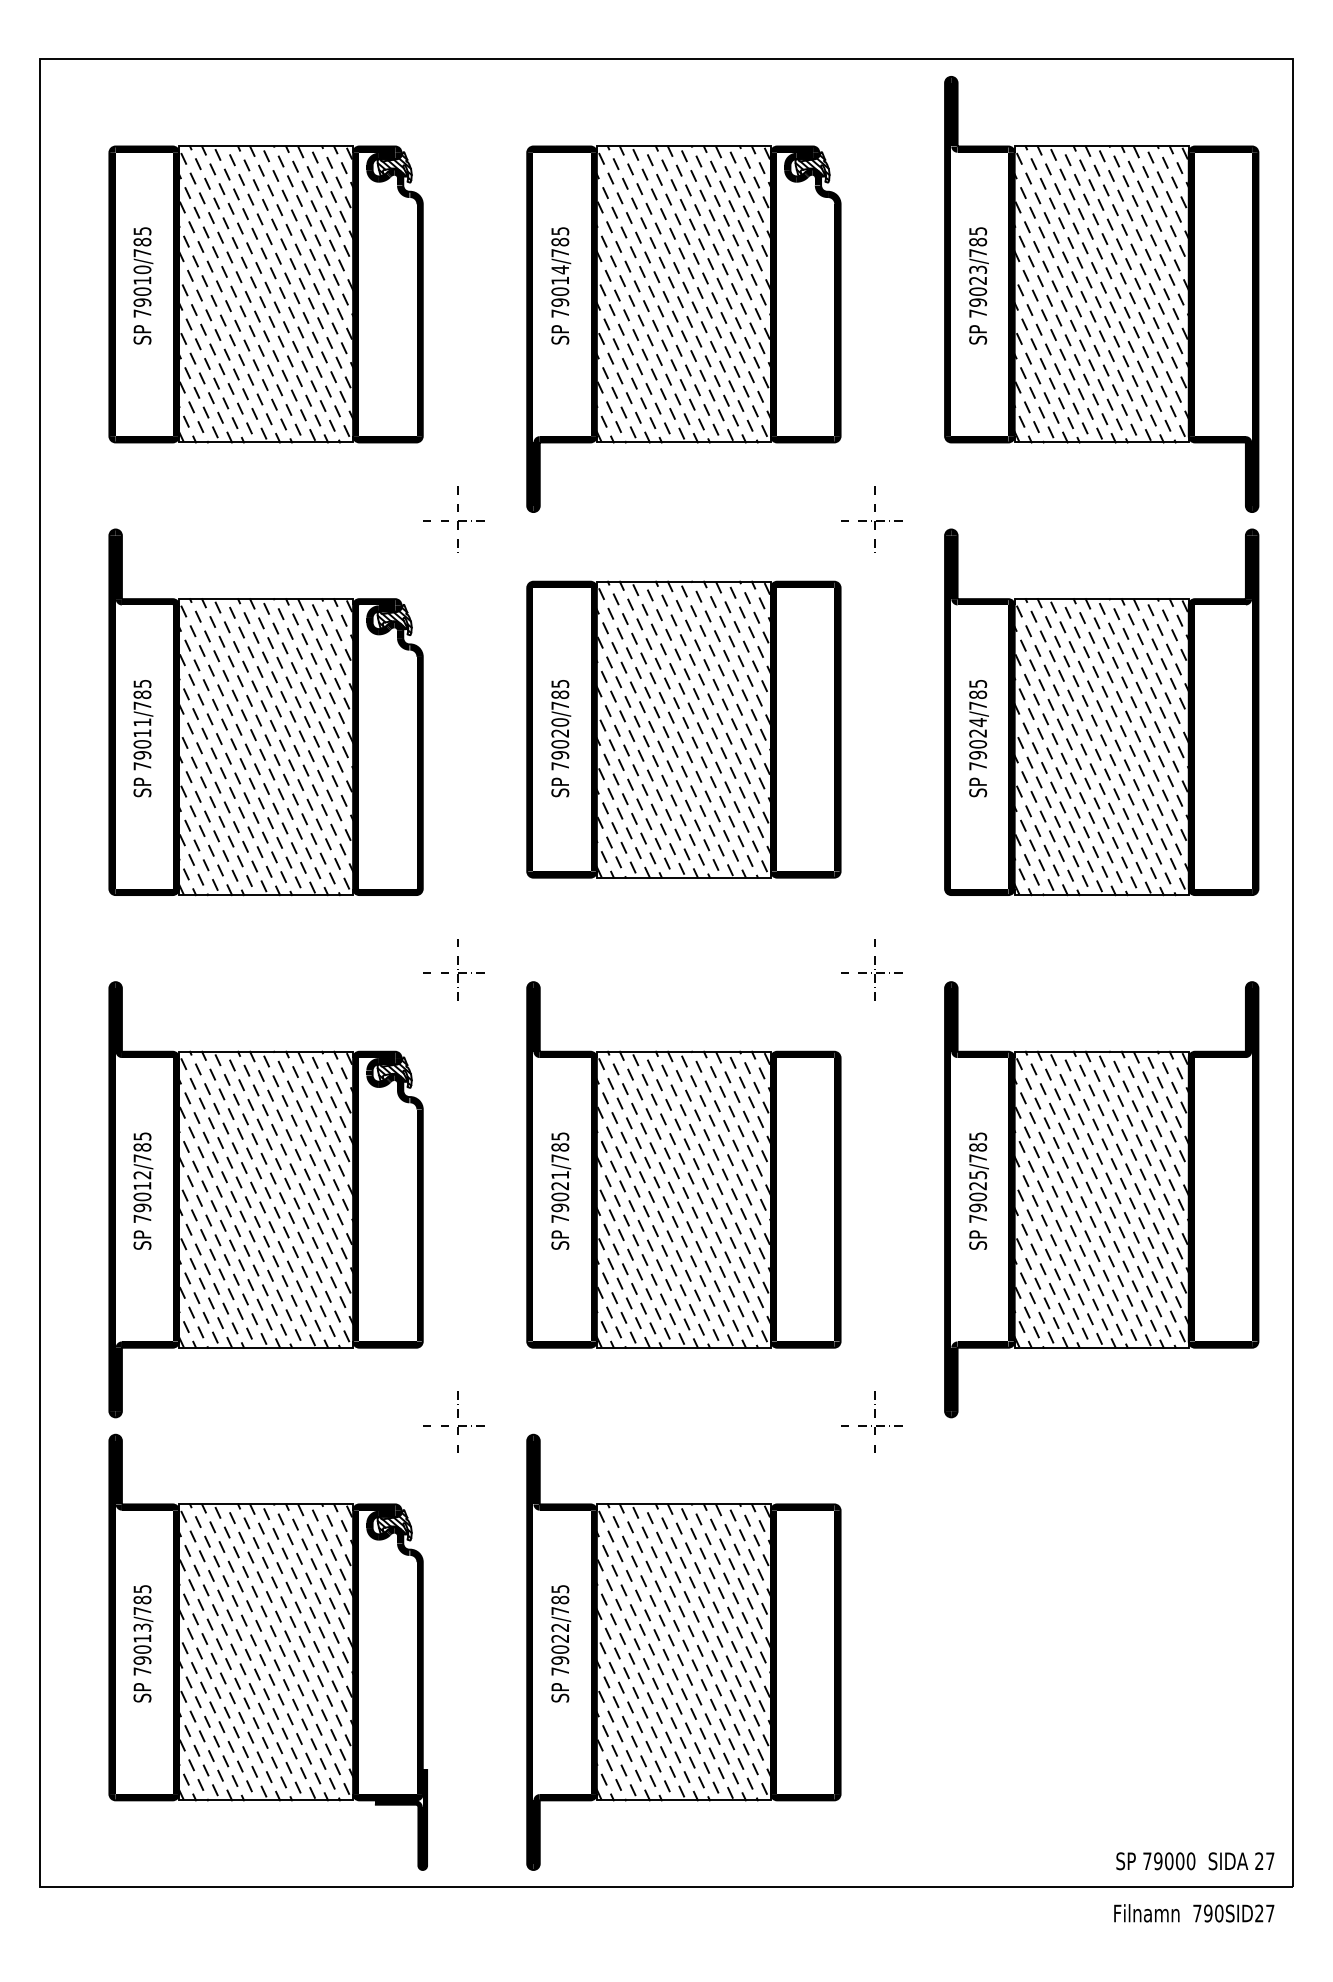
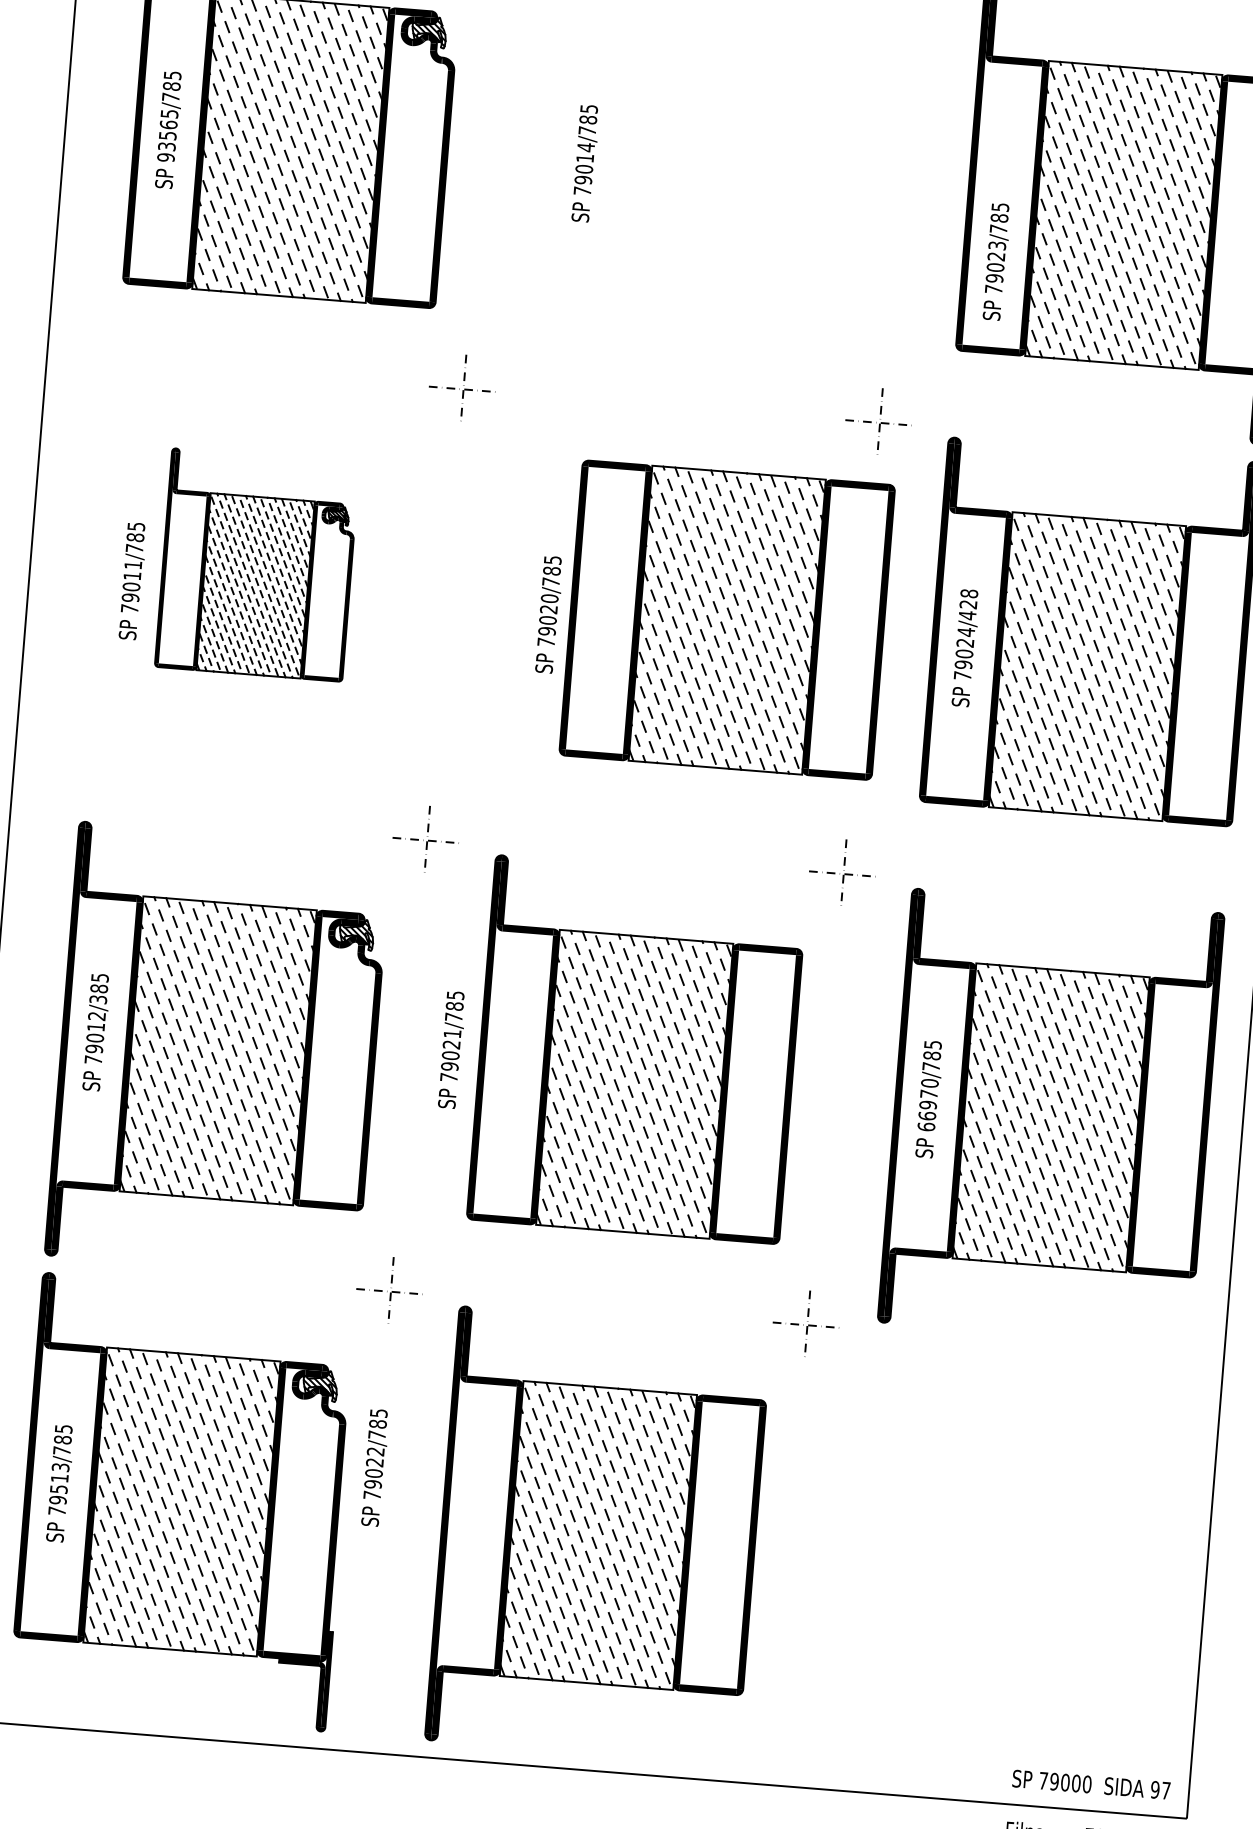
text: (978, 285) -> (996, 261), moved
text: (142, 291) -> (167, 135), 79010/785 -> 93565/785
part: (683, 328) -> (704, 215), removed
text: (978, 694) -> (968, 604), 79024/785 -> 79024/428
part: (265, 712) -> (256, 565), size x0.6
part: (683, 729) -> (726, 619), moved
text: (142, 1158) -> (98, 999), 79012/785 -> 79012/385
text: (561, 1190) -> (452, 1049), moved
text: (978, 1196) -> (928, 1104), 79025/785 -> 66970/785
text: (561, 1643) -> (375, 1467), moved
text: (142, 1649) -> (58, 1489), 79013/785 -> 79513/785
text: (1259, 1861) -> (1155, 1790), 27 -> 97

